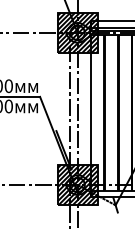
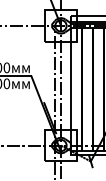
hatch: (77, 32) -> (60, 25), removed
hatch: (77, 184) -> (60, 145), removed

